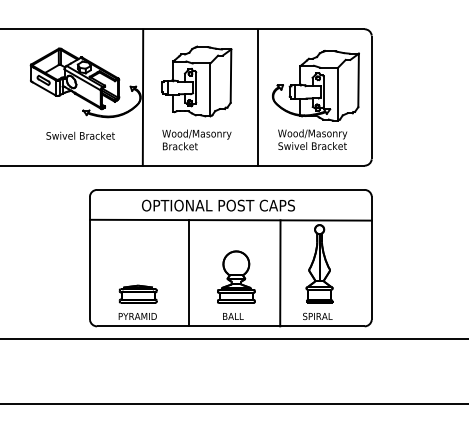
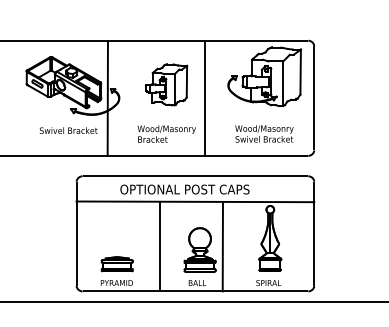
part: (196, 81) -> (166, 84), size x0.7
part: (315, 85) -> (264, 76), moved
line: (142, 97) -> (107, 98), moved
line: (257, 97) -> (204, 98), moved
line: (280, 273) -> (222, 246), moved

